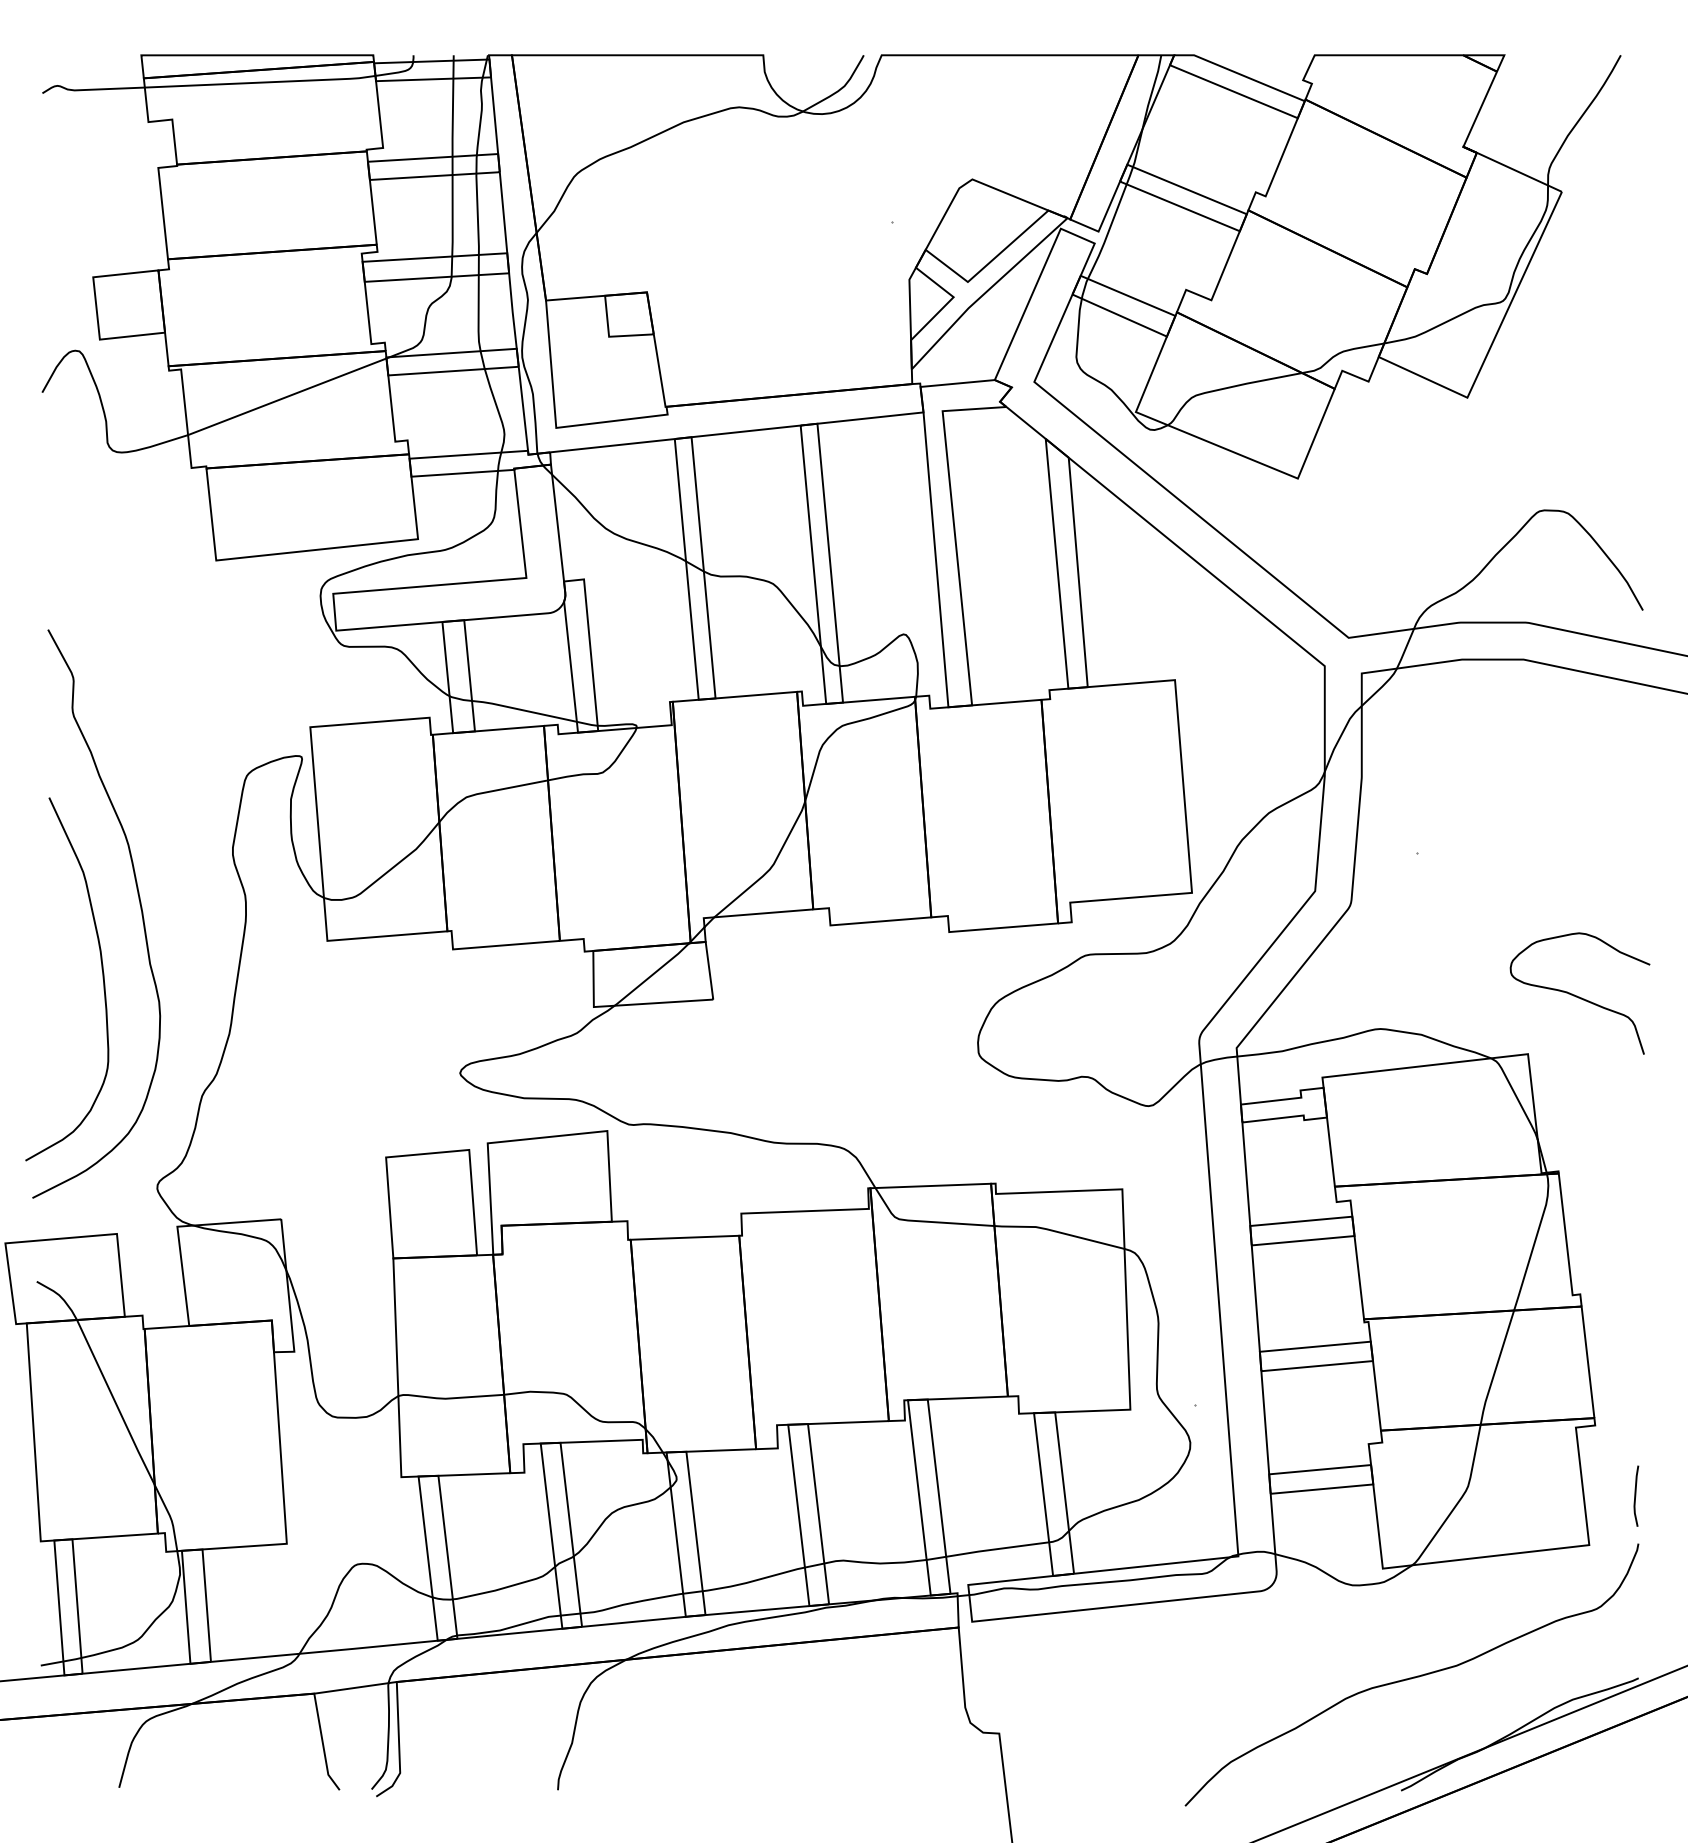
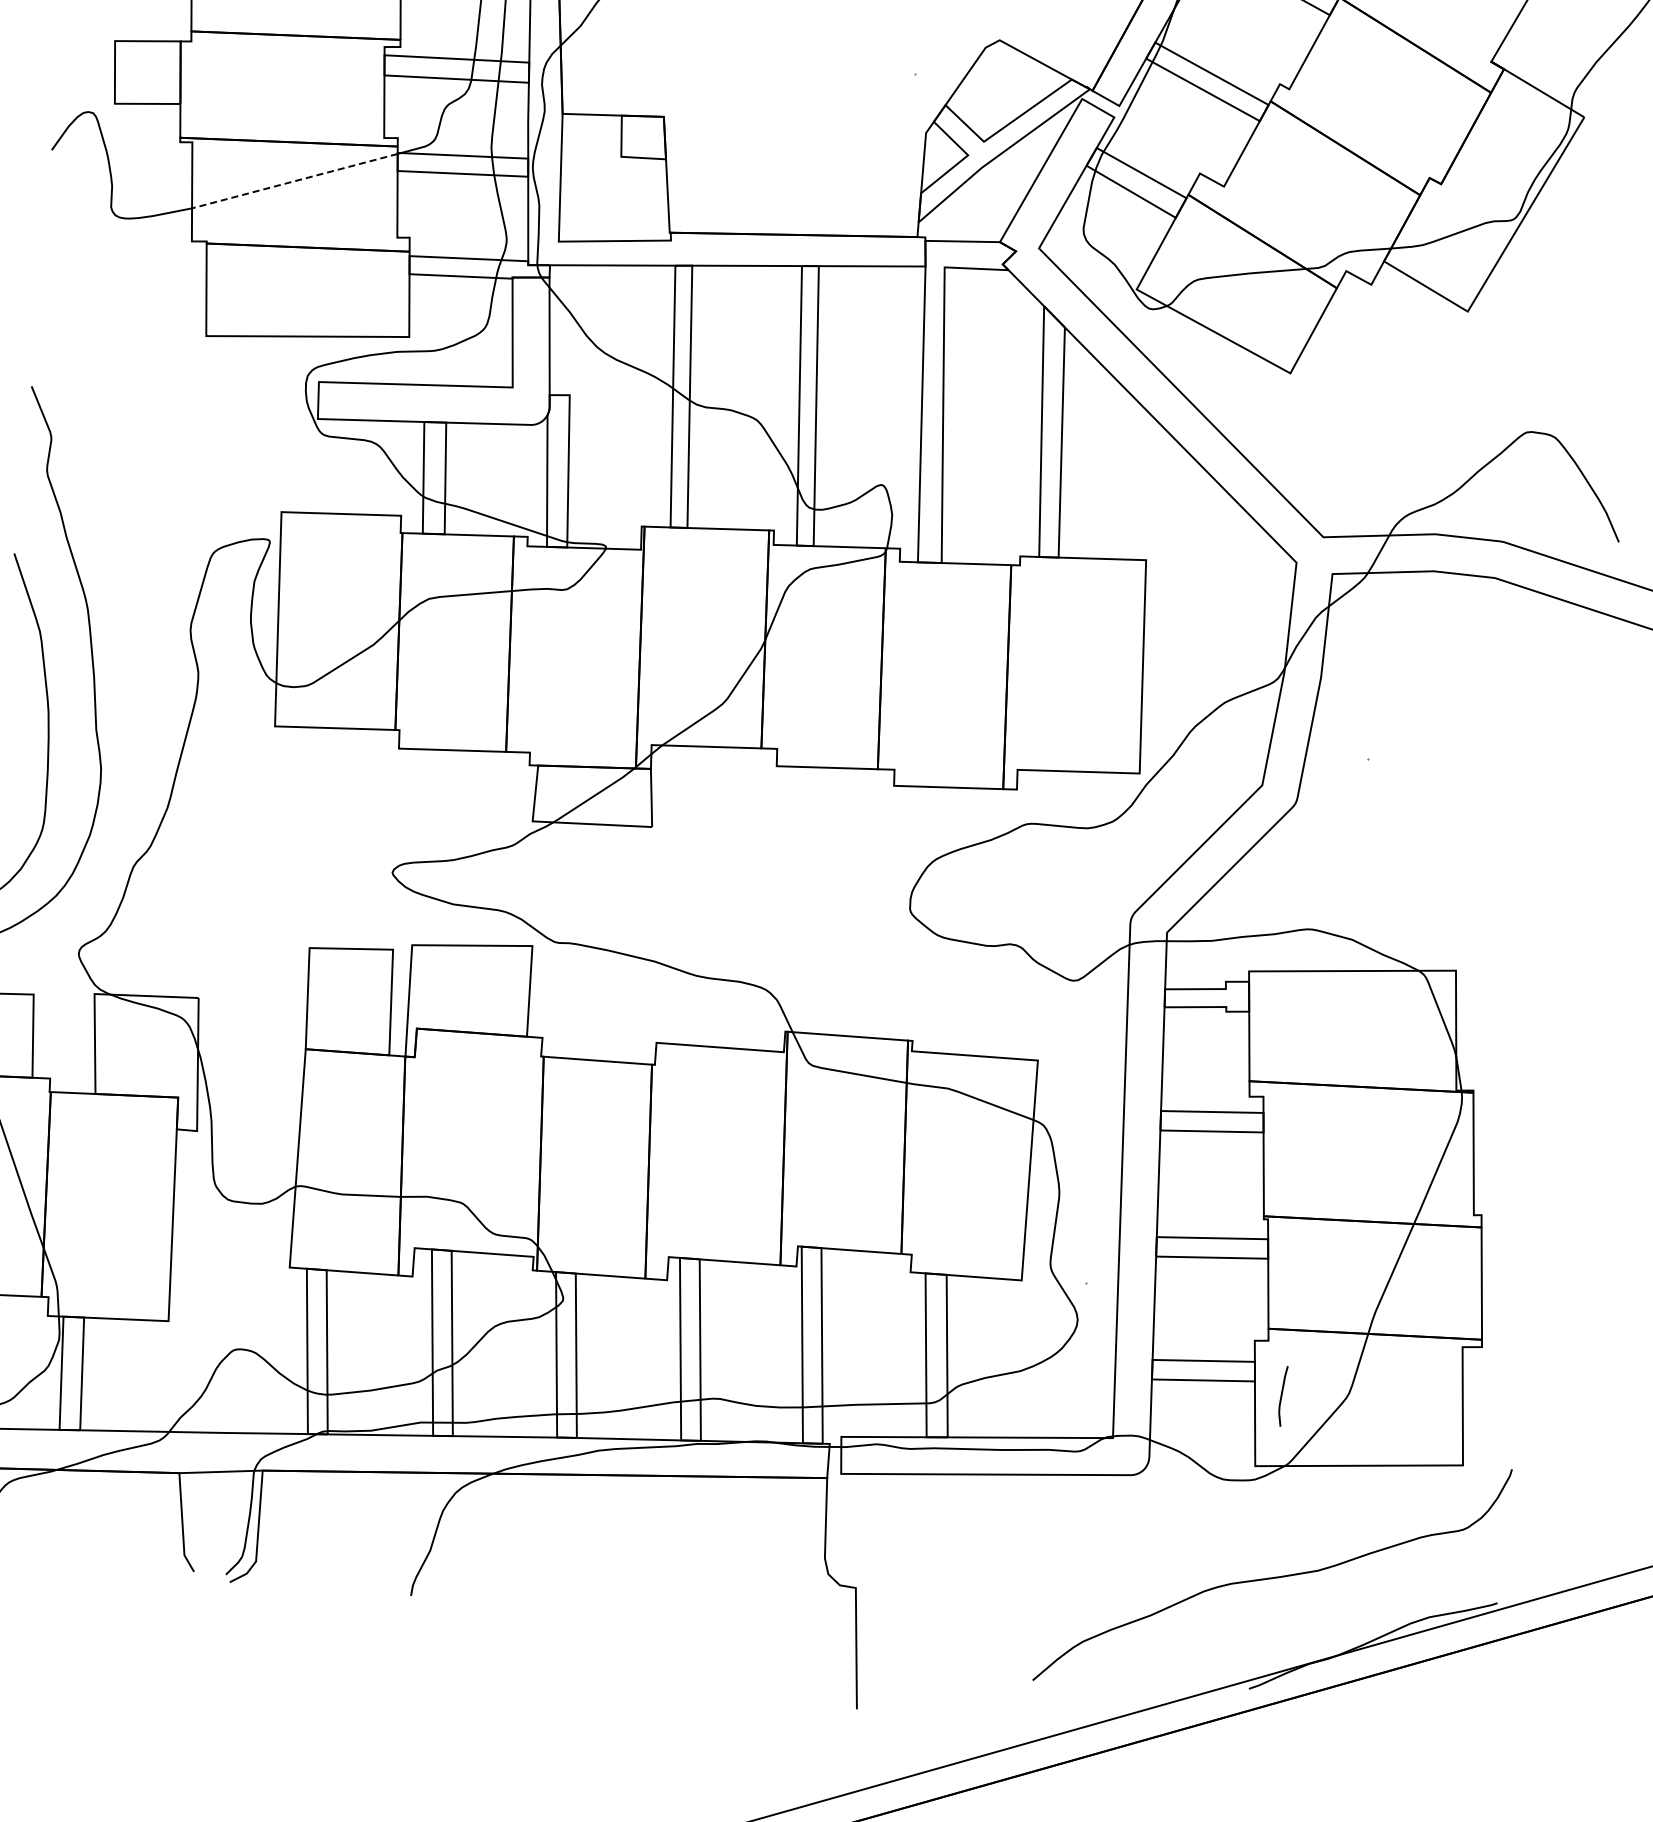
line: (286, 396) -> (294, 180), solid -> dashed
curve: (1577, 995) -> (1511, 917), removed
line: (1636, 1495) -> (1282, 1395), moved

